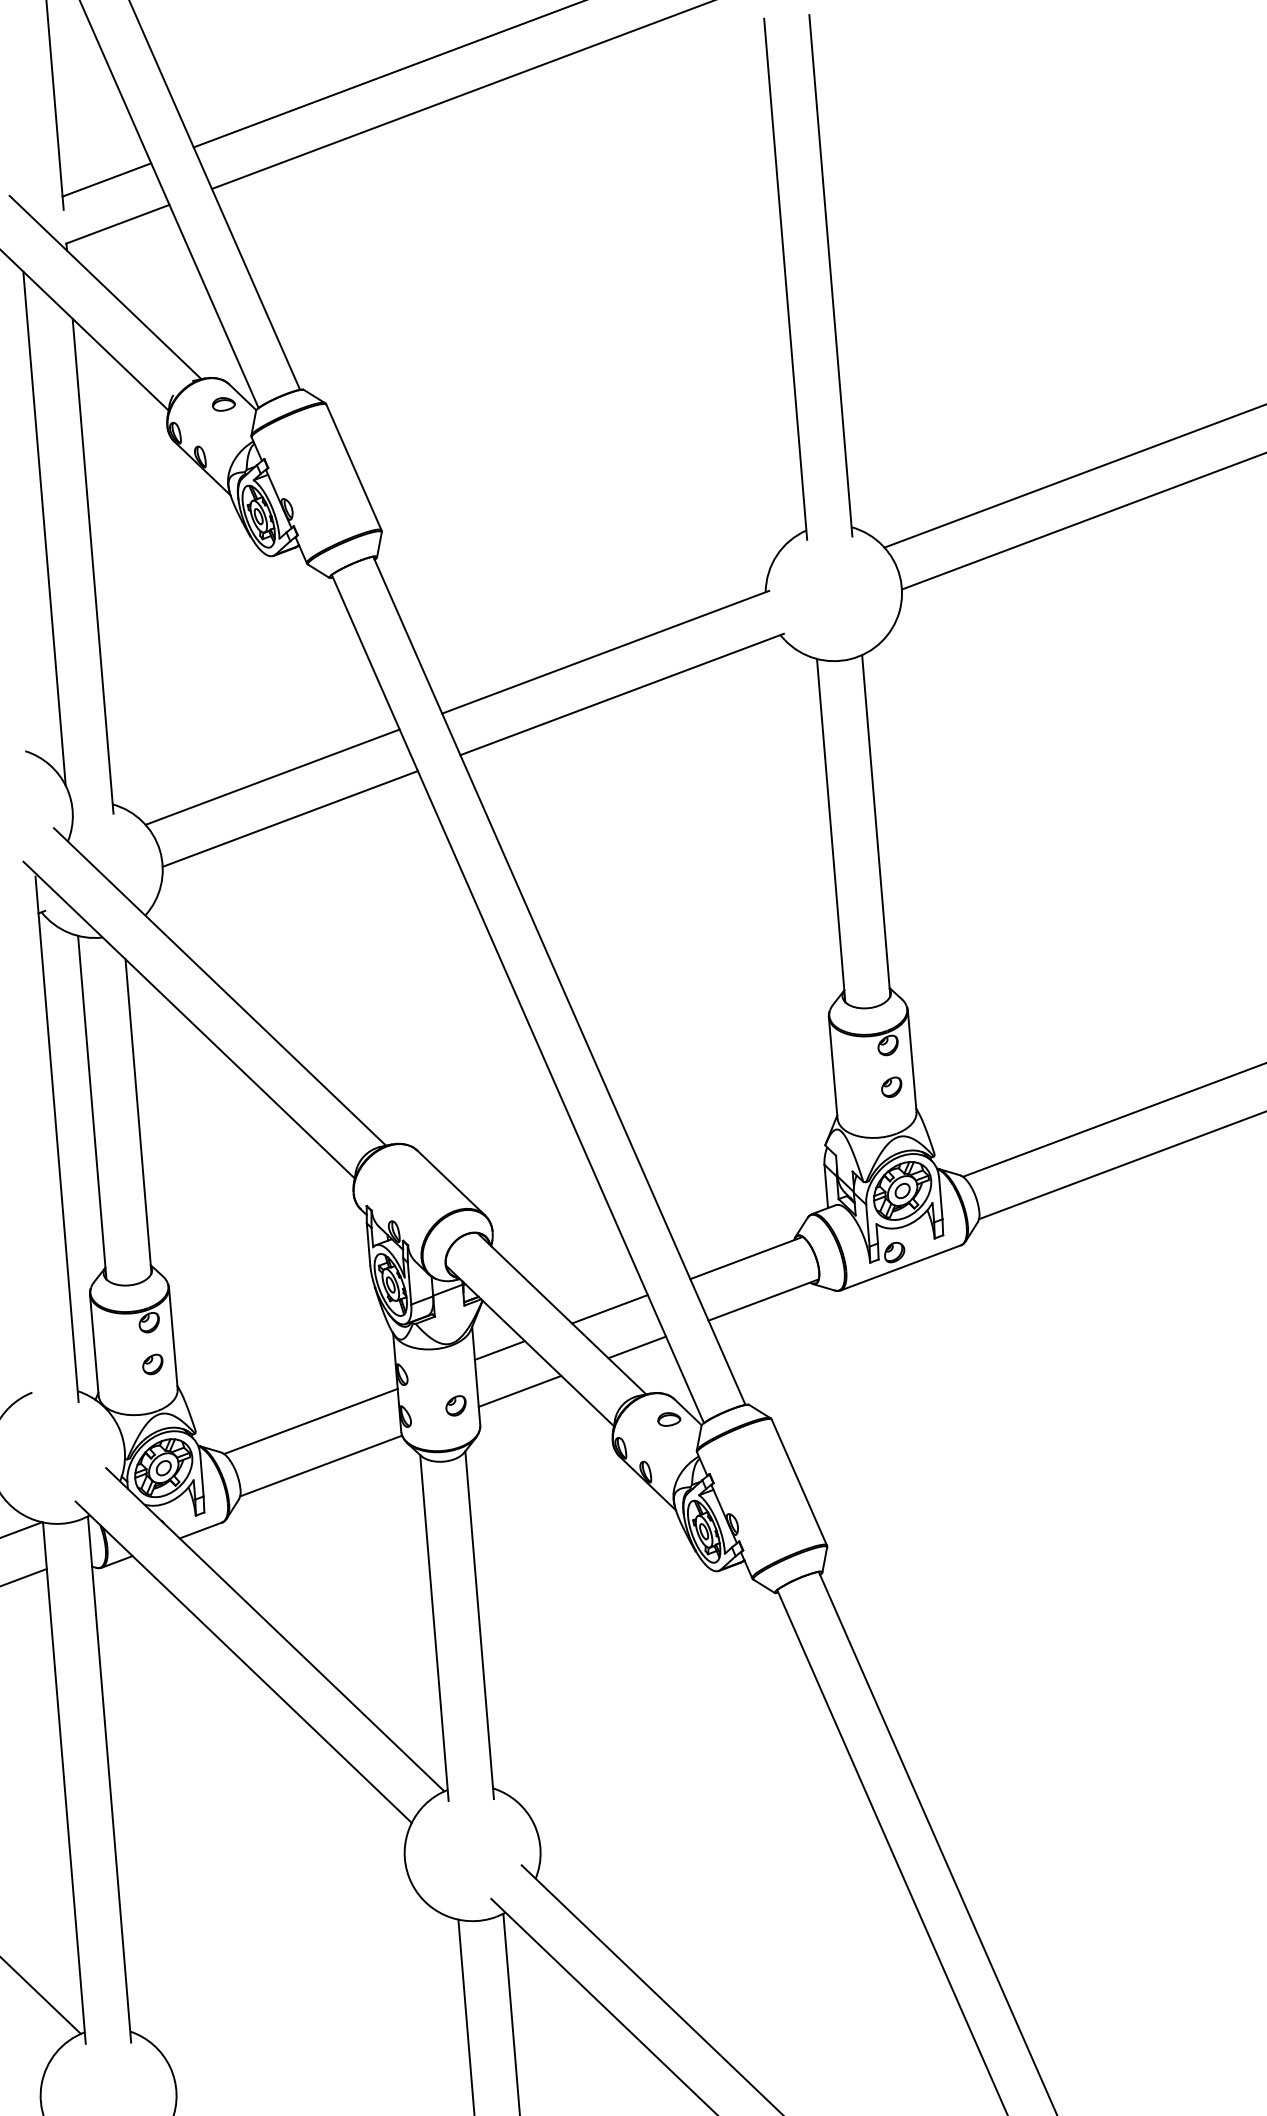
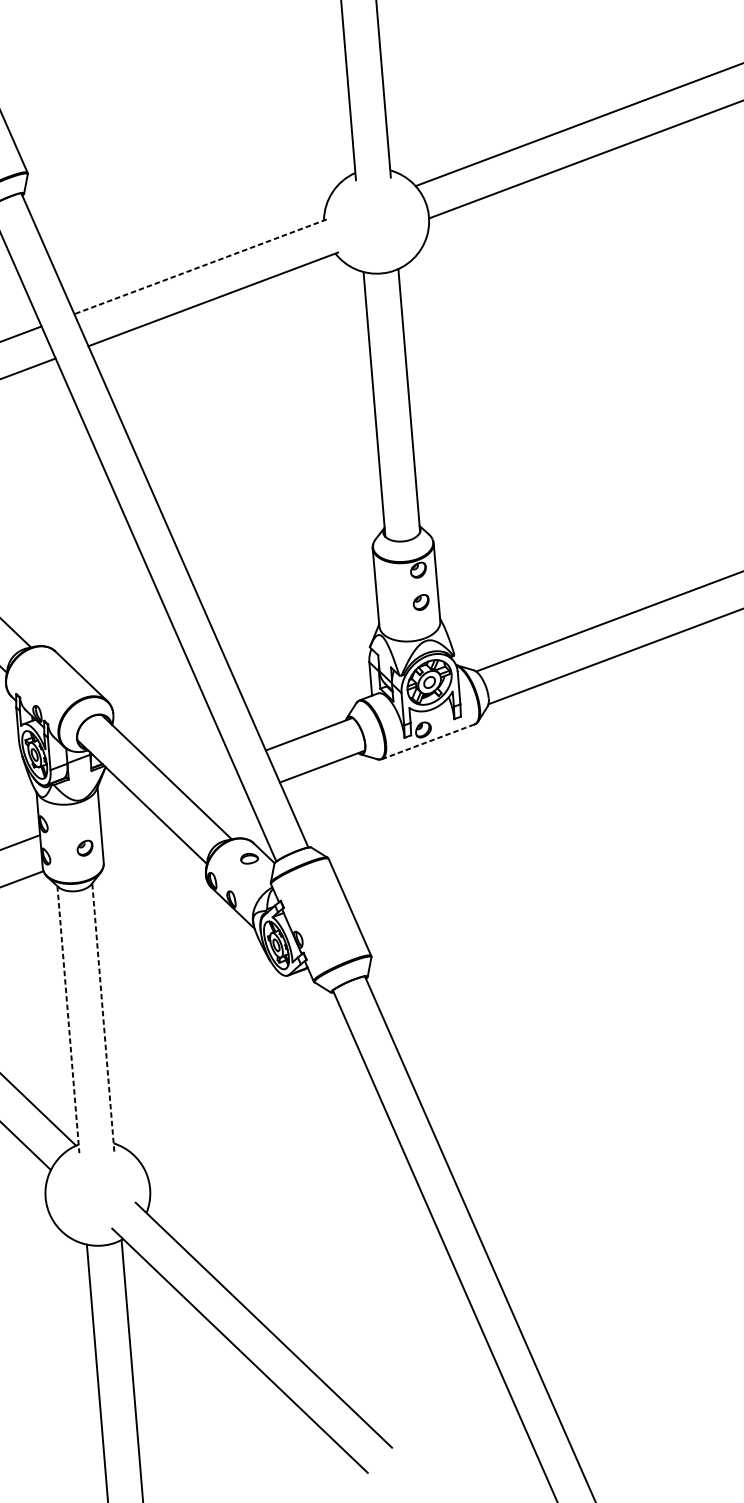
line: (605, 652) -> (200, 267), solid -> dashed
line: (901, 1267) -> (428, 741), solid -> dashed
line: (609, 1309) -> (203, 773), removed
line: (637, 1347) -> (225, 803), removed
line: (499, 1350) -> (118, 805), removed
line: (519, 1390) -> (134, 836), removed
line: (479, 1624) -> (103, 1016), solid -> dashed
line: (434, 1628) -> (68, 1020), solid -> dashed

